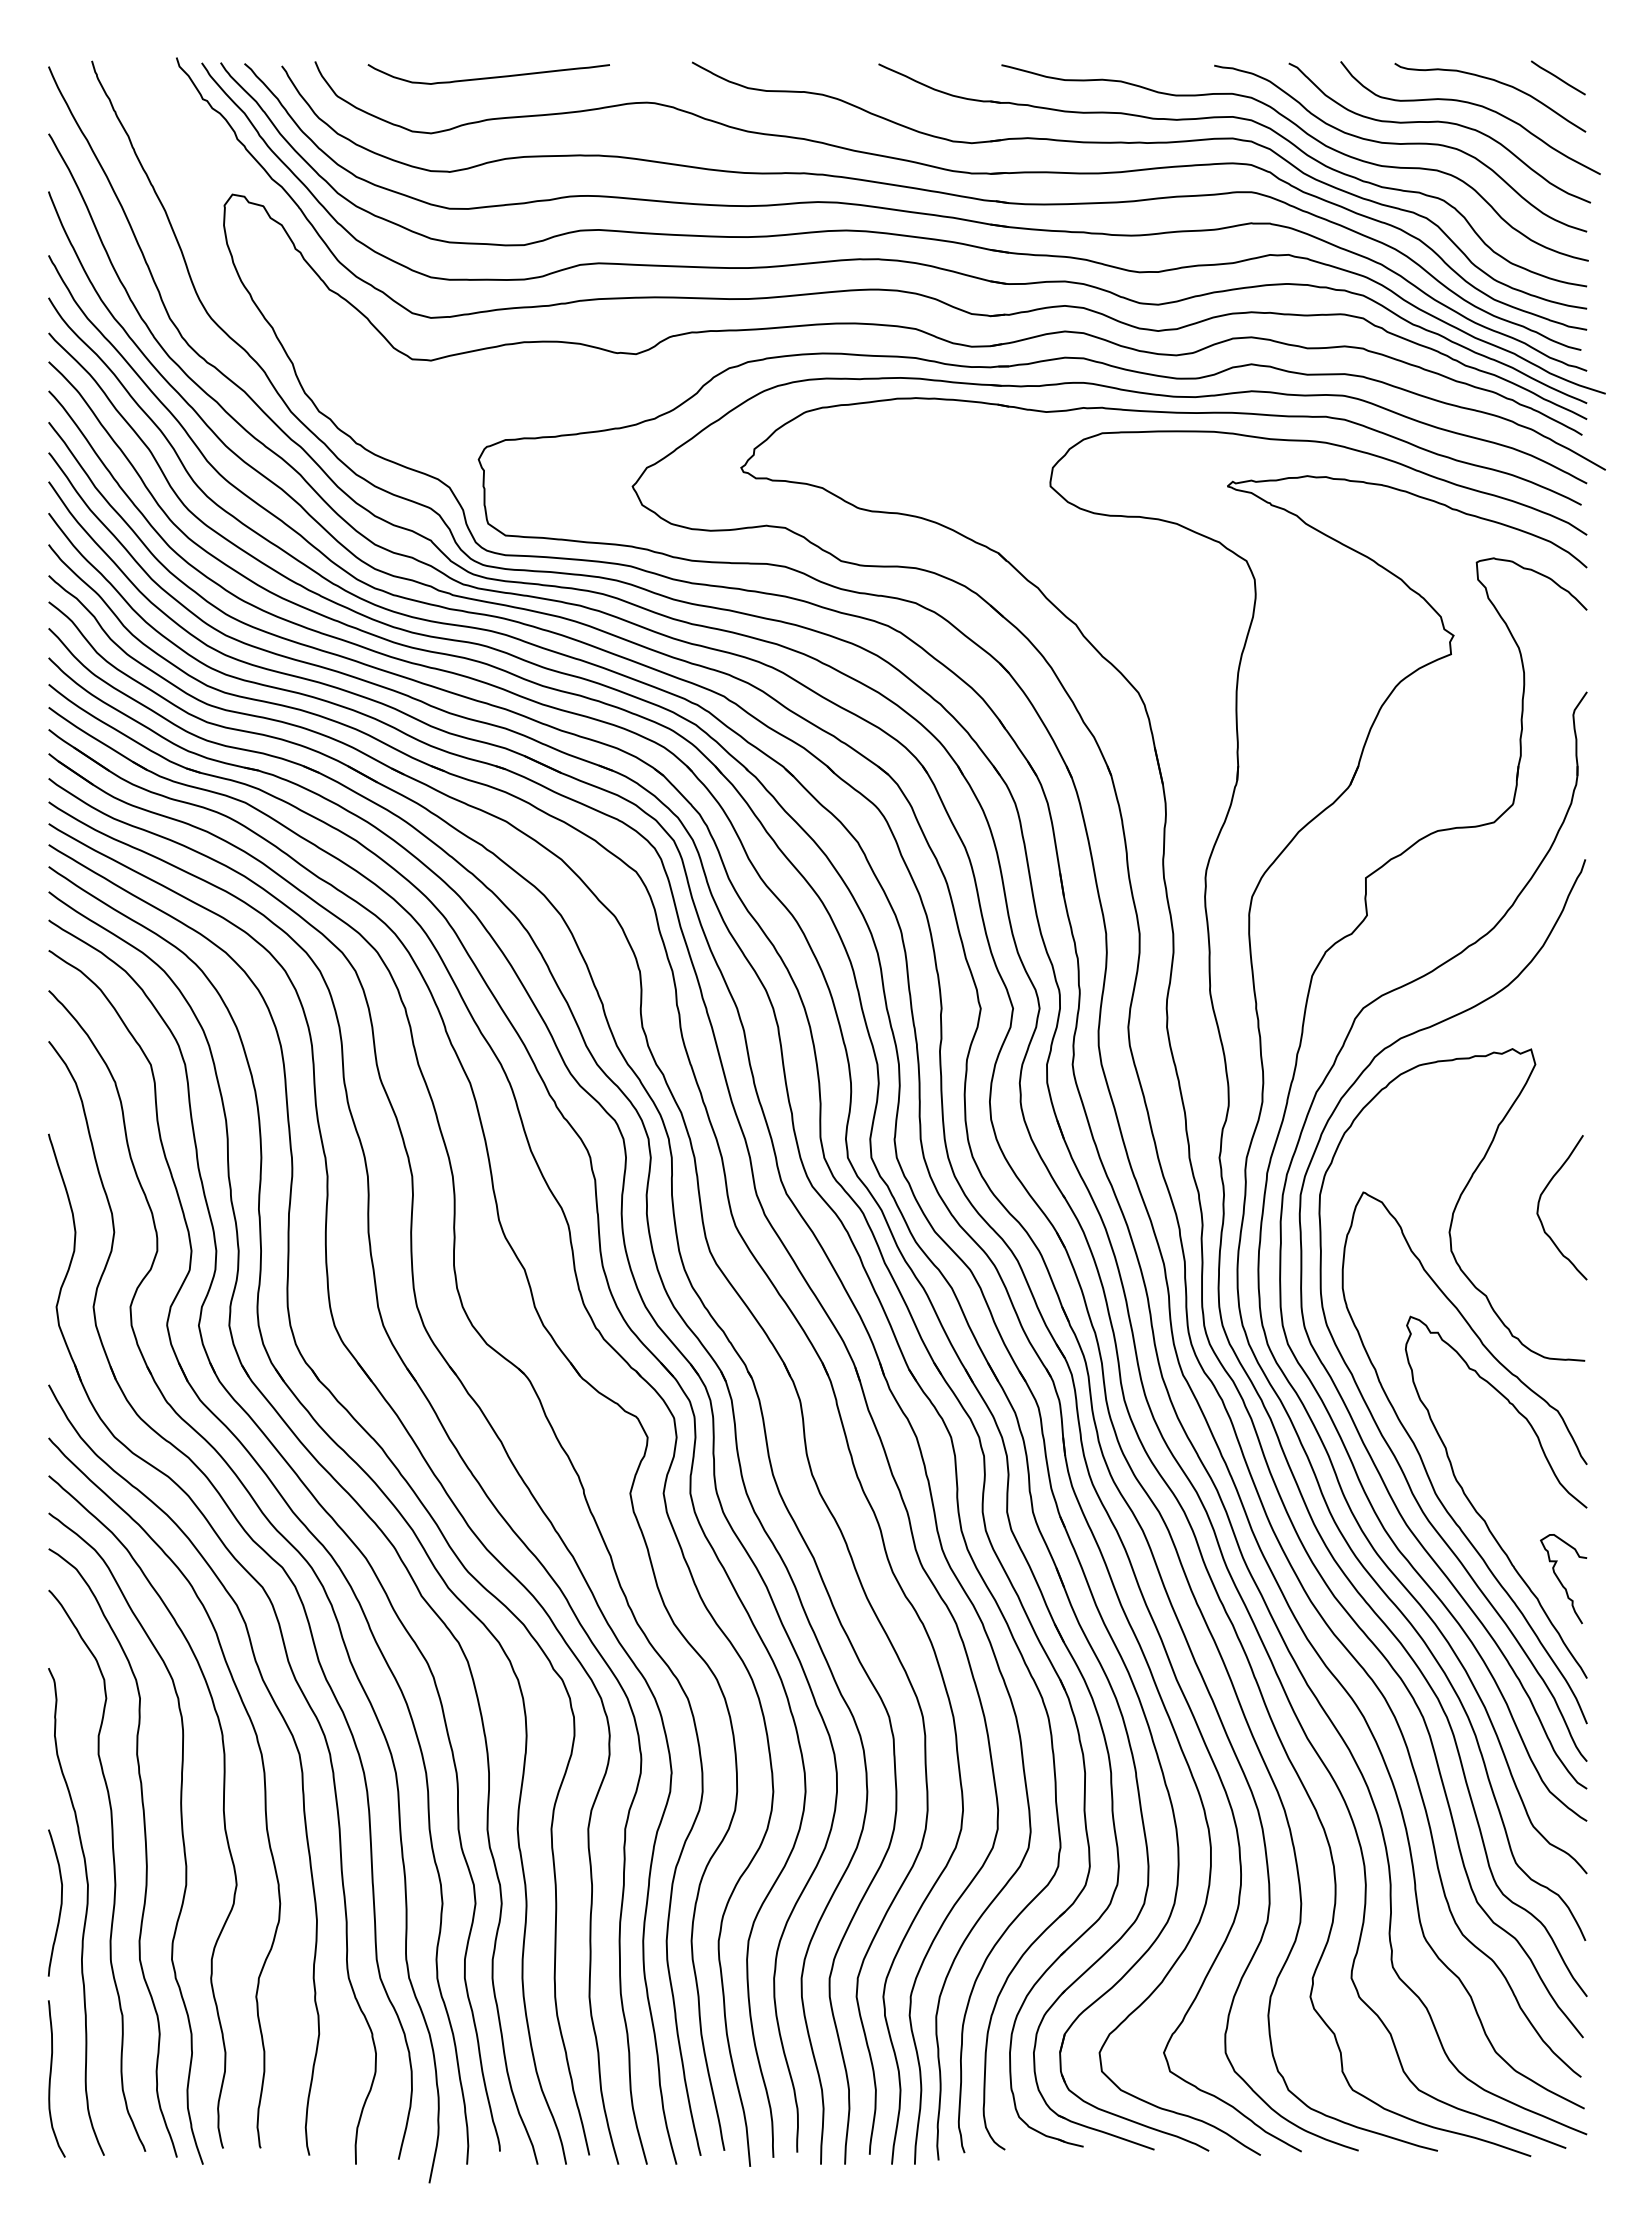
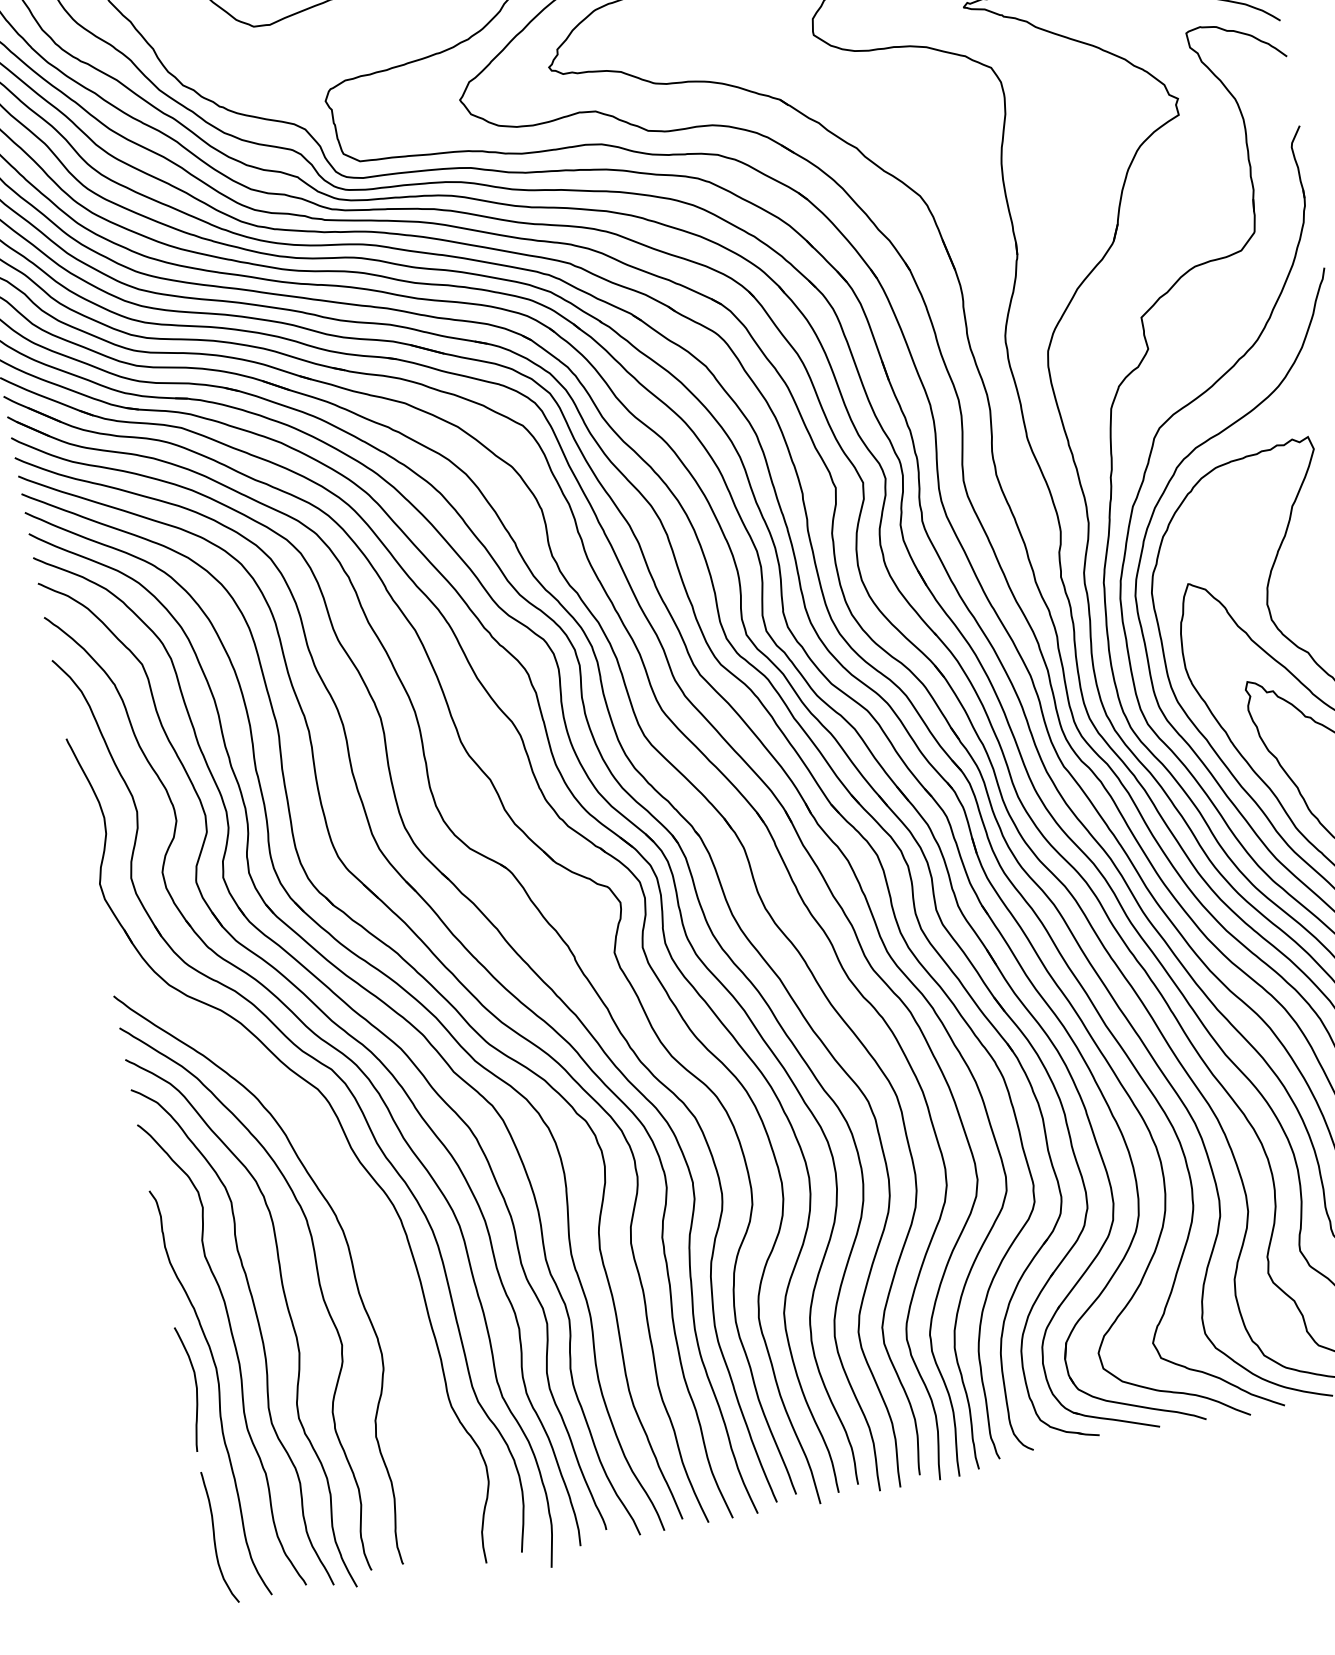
curve: (280, 1715) -> (352, 1194), removed

